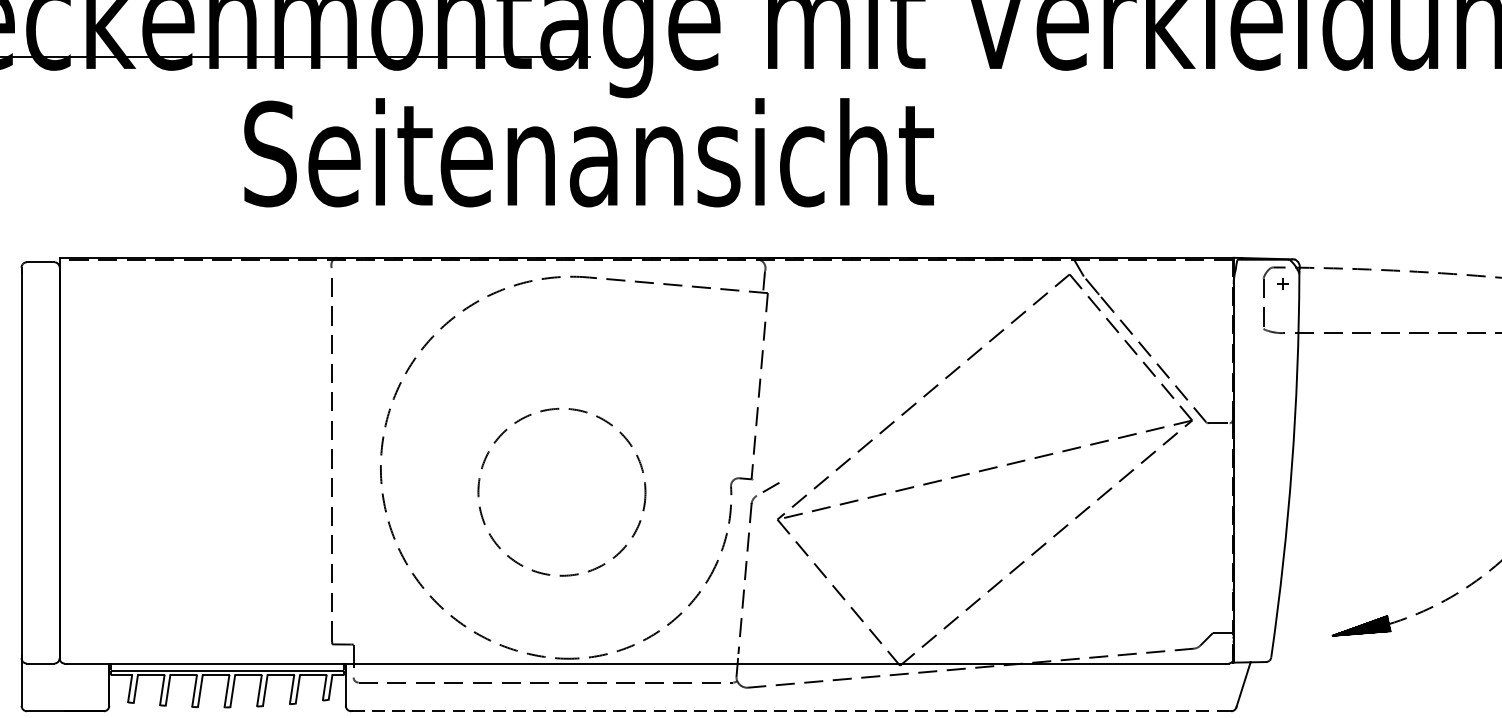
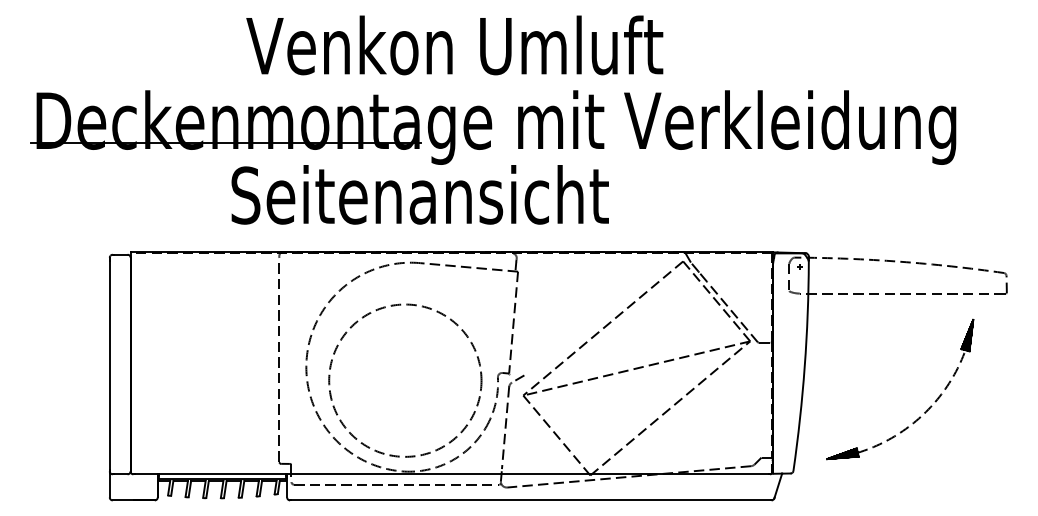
circle: (562, 492) -> (405, 380), size x1.67
line: (792, 711) -> (531, 500), dashed -> solid

